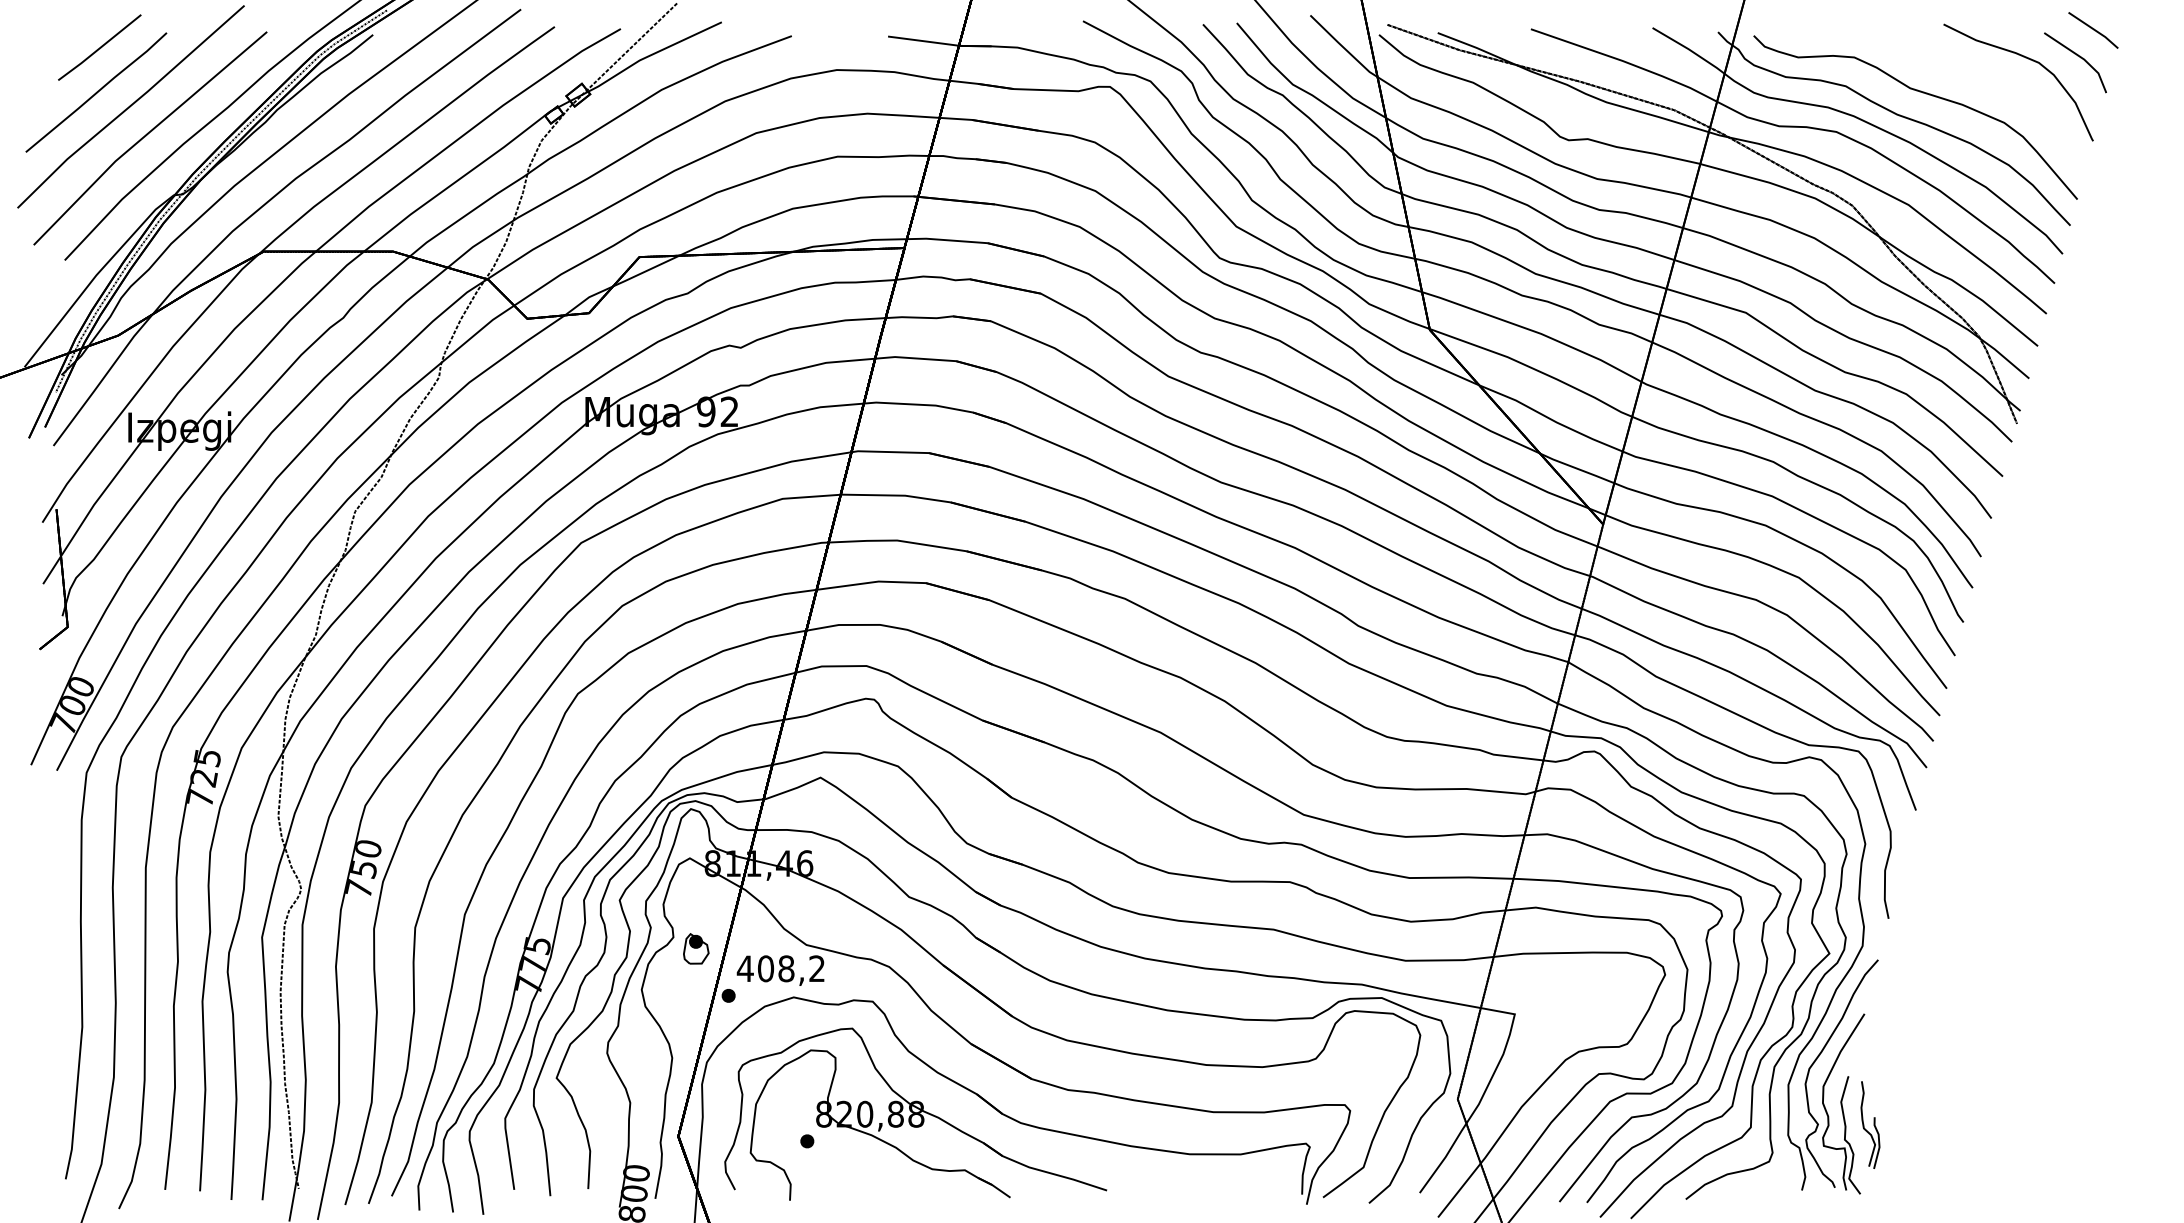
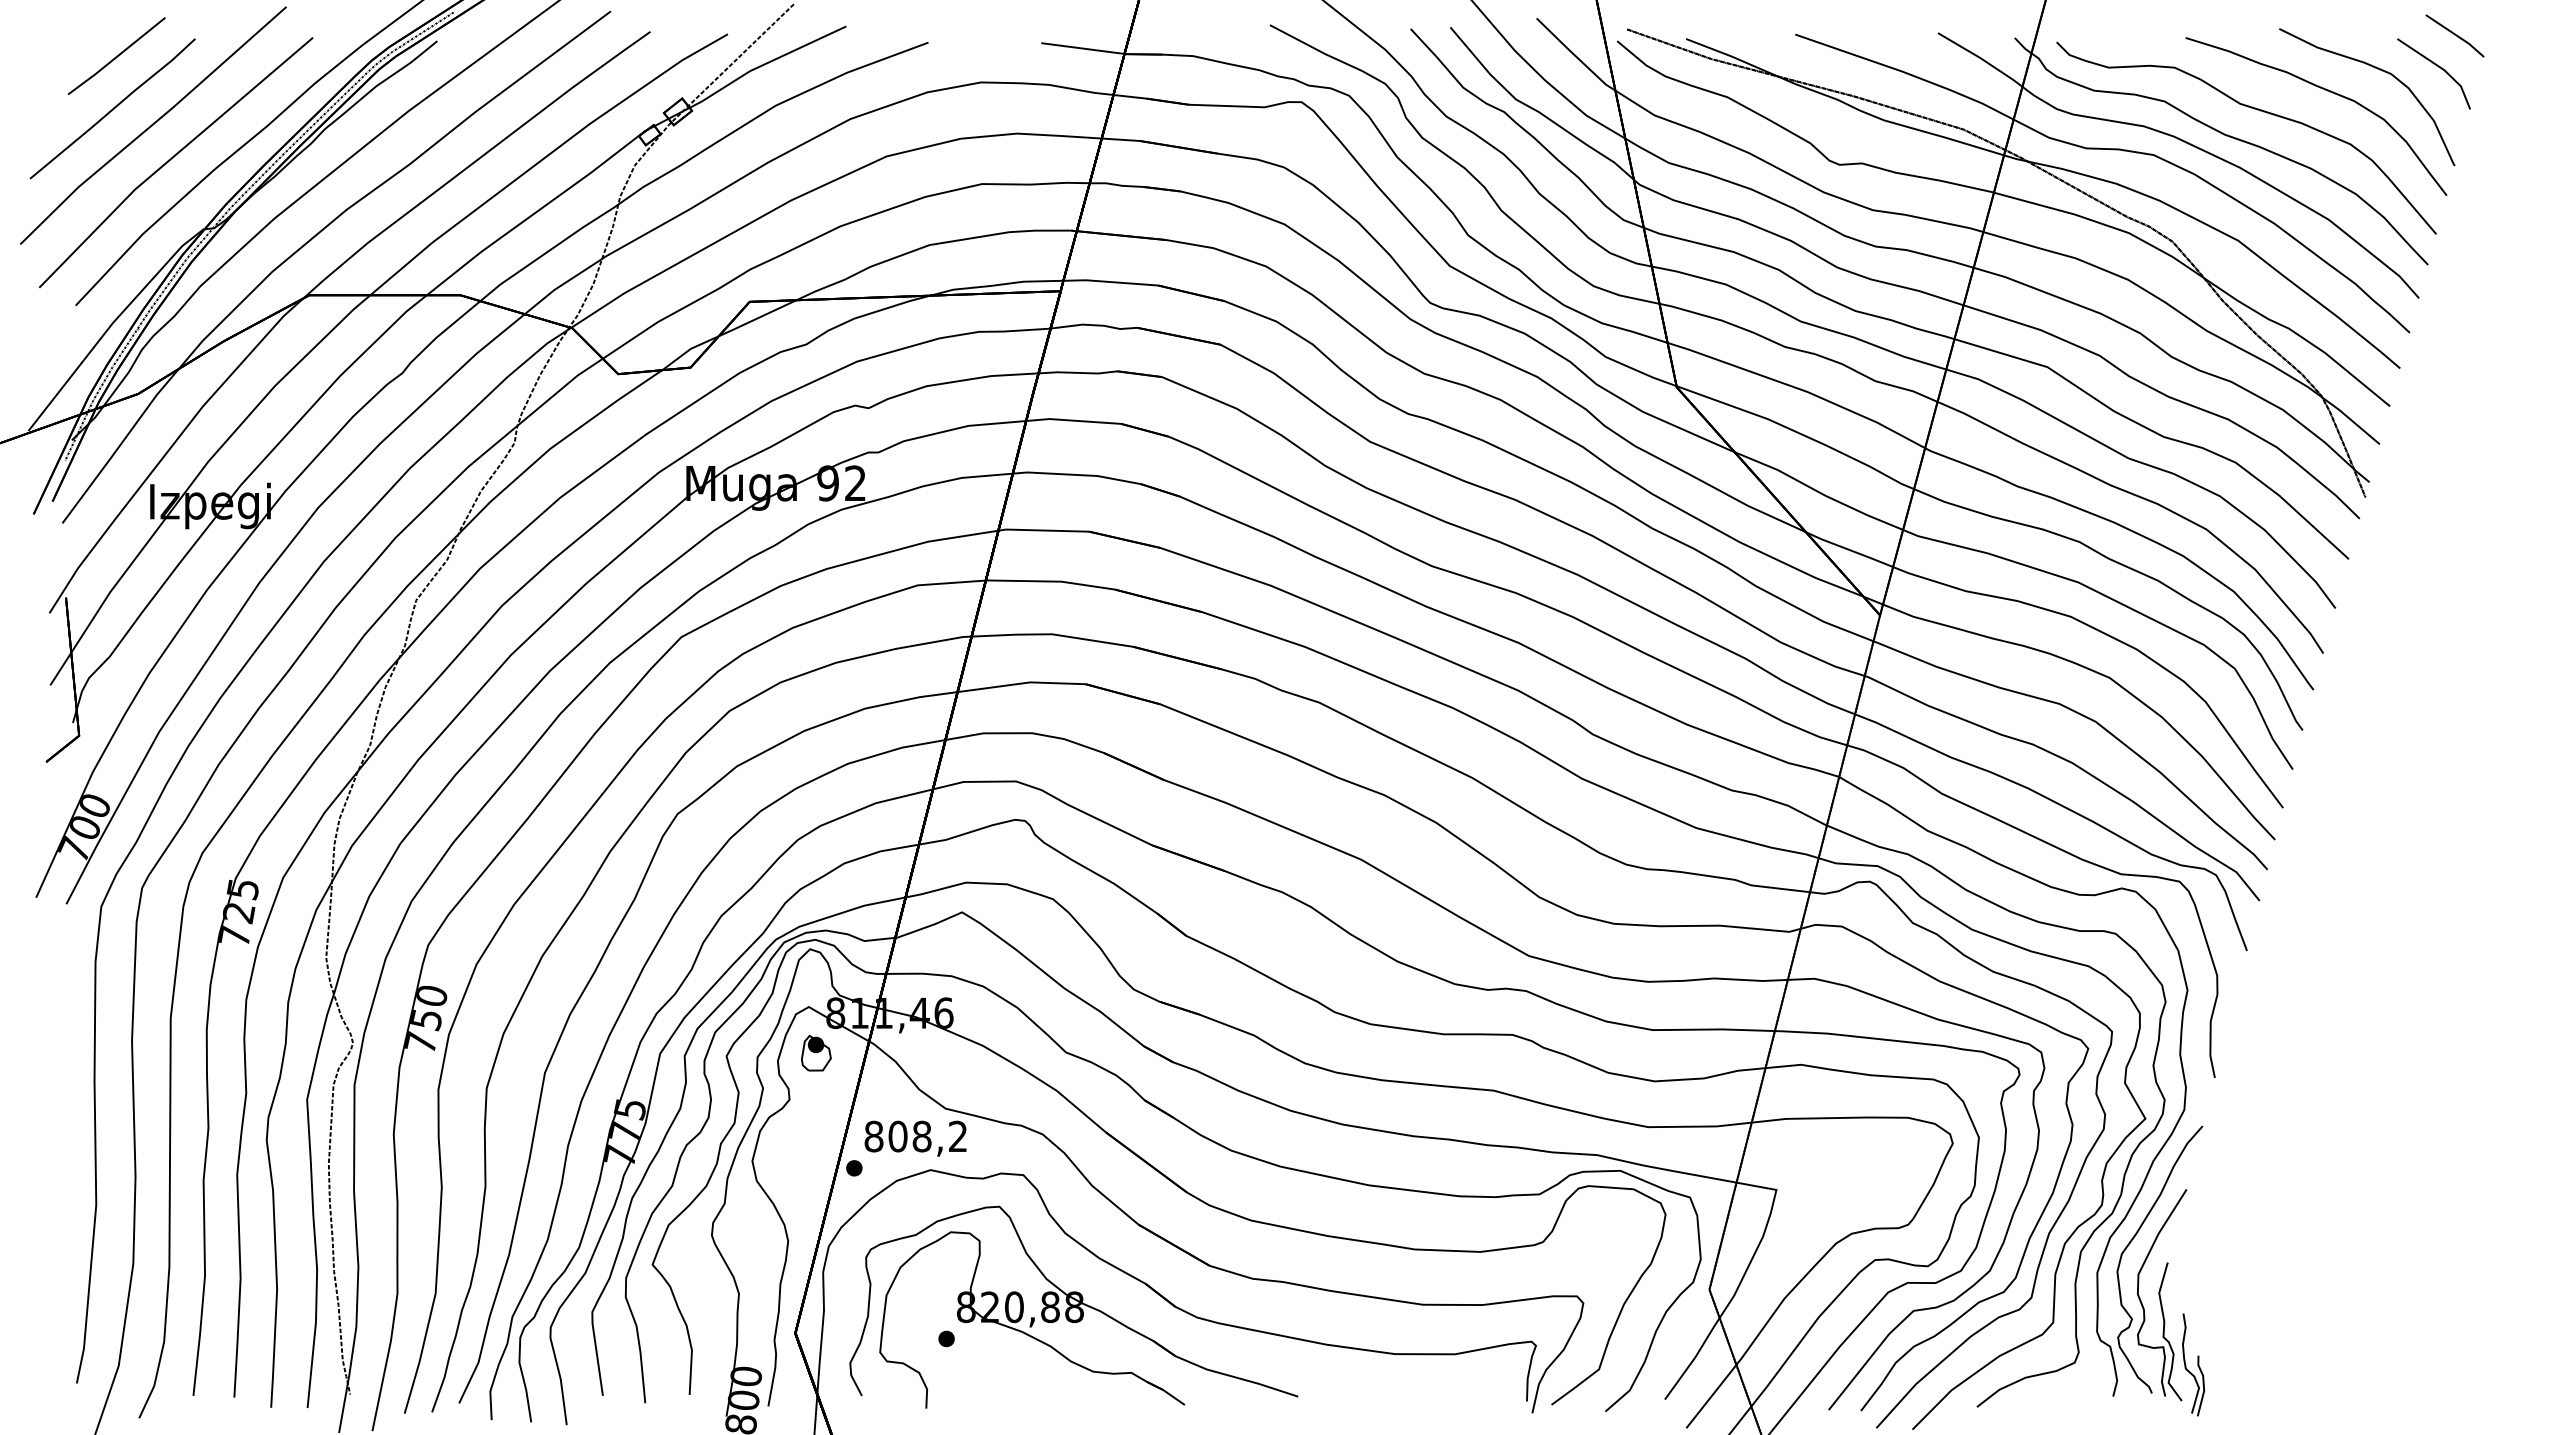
curve: (1984, 77) -> (2327, 91), added
part: (696, 948) -> (816, 1052), moved
text: (744, 968) -> (873, 1136), 408,2 -> 808,2
part: (1870, 1124) -> (2193, 1364), moved

